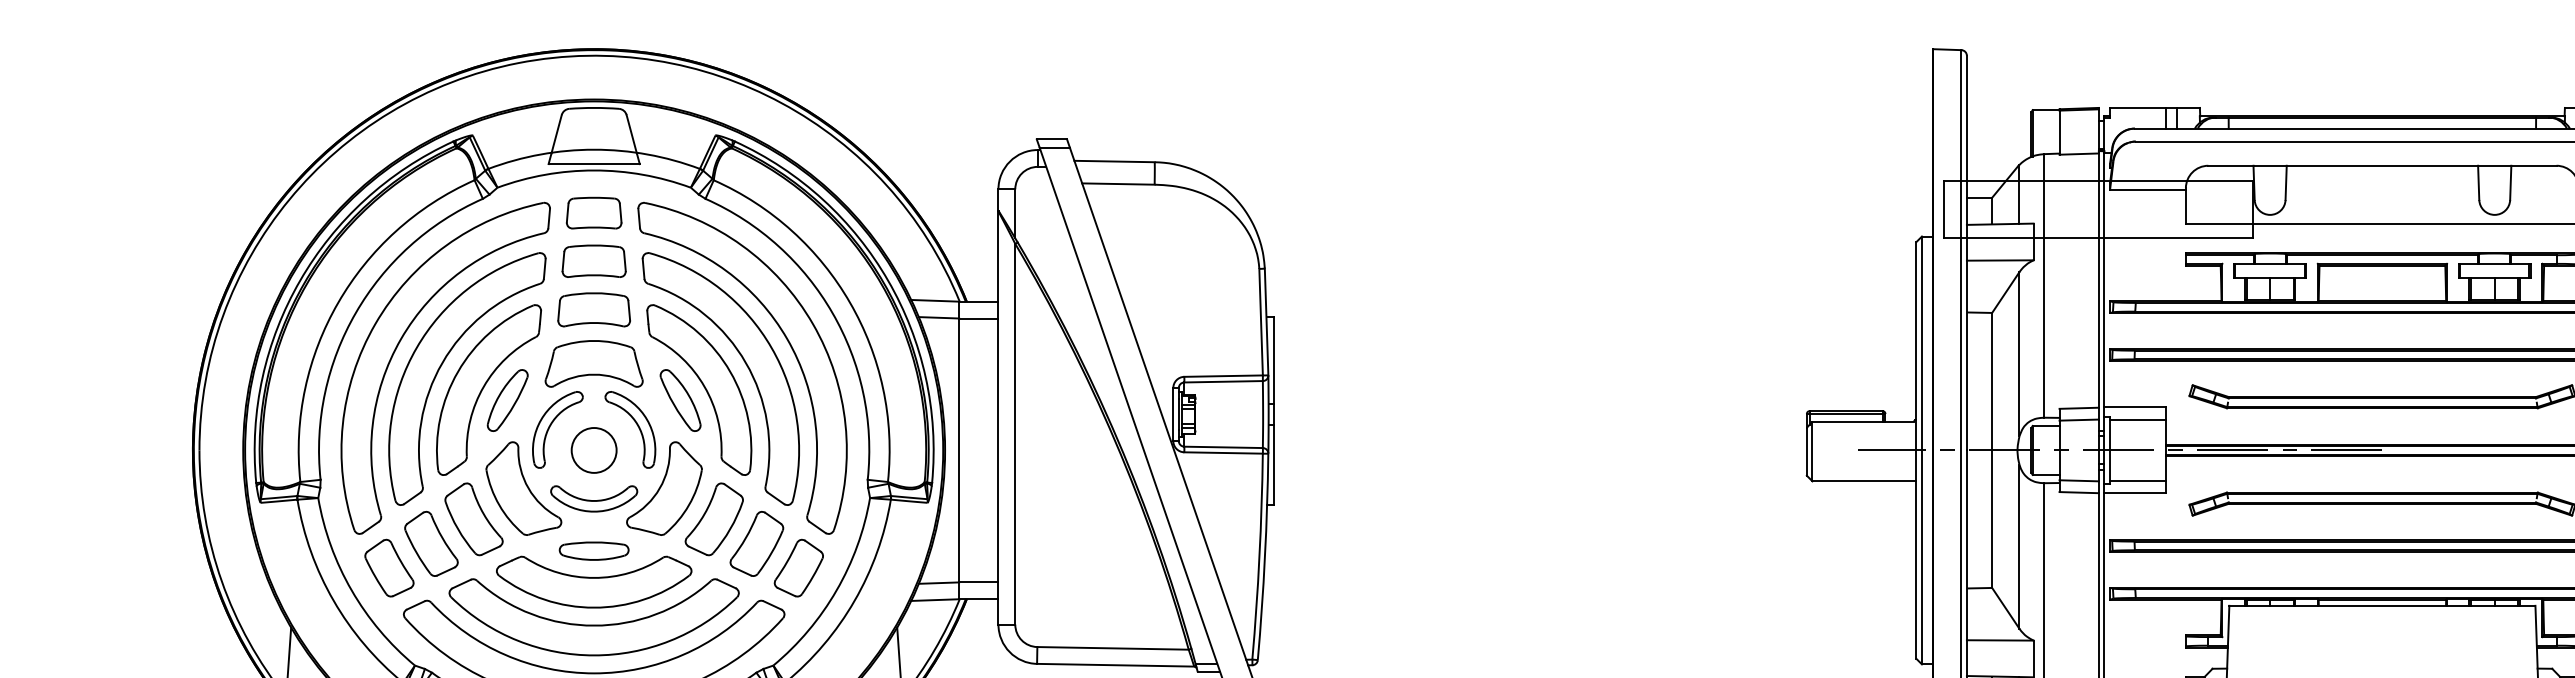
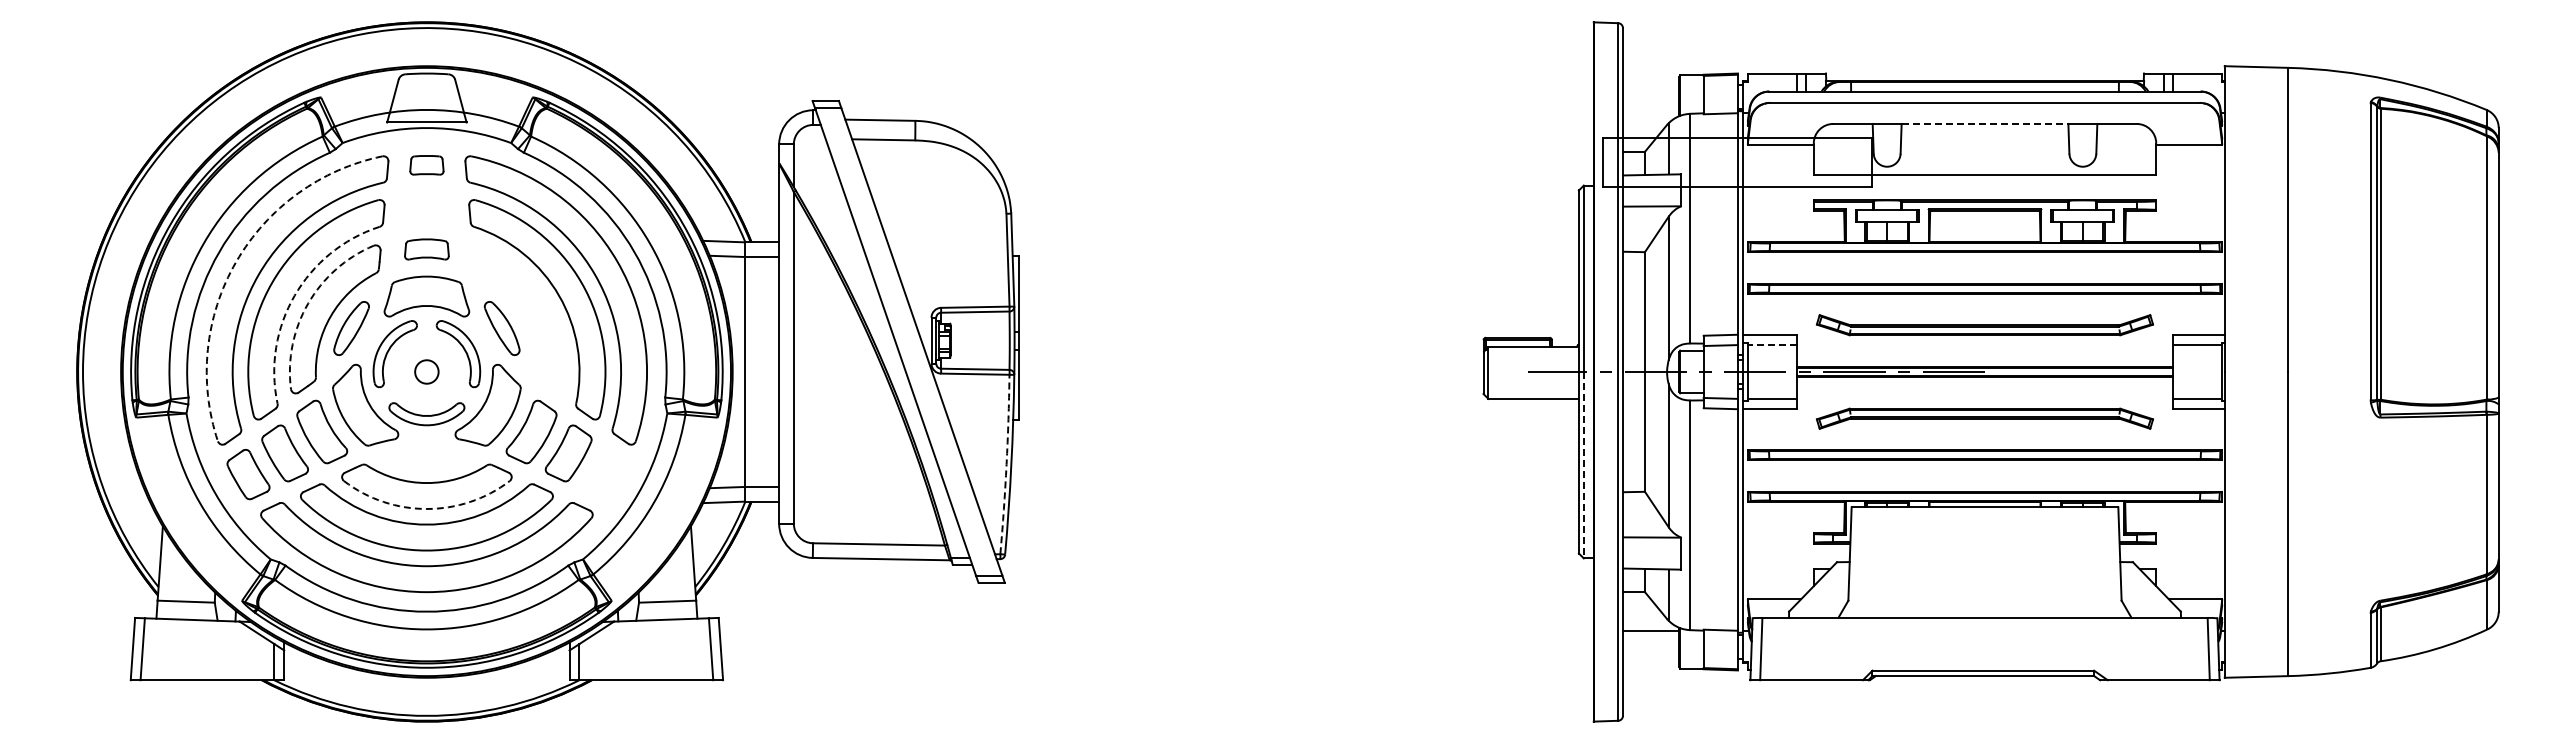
line: (2382, 165) -> (1985, 123), solid -> dashed
part: (593, 213) -> (426, 165), size x0.7
part: (593, 260) -> (426, 206), removed
part: (593, 309) -> (426, 249), size x0.7
arc: (375, 323) -> (236, 261), solid -> dashed
arc: (442, 362) -> (294, 295), solid -> dashed
arc: (458, 371) -> (308, 303), solid -> dashed
part: (699, 390) -> (518, 319), removed
line: (2137, 420) -> (1771, 345), solid -> dashed
circle: (593, 449) -> (426, 371), size x0.6
part: (593, 550) -> (426, 459), removed
arc: (1259, 556) -> (1006, 464), solid -> dashed
line: (1921, 557) -> (1583, 465), solid -> dashed
part: (799, 568) -> (605, 474), removed
arc: (593, 607) -> (426, 508), solid -> dashed

